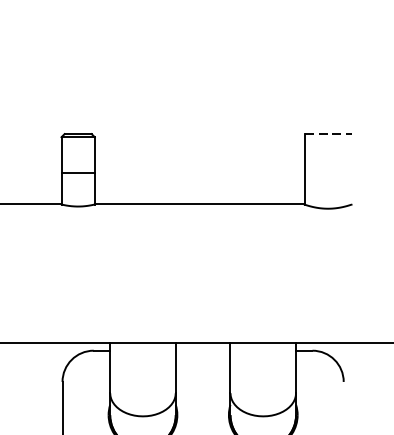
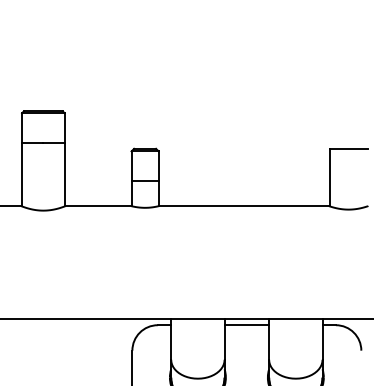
line: (327, 133) -> (348, 148), dashed -> solid
line: (202, 351) -> (246, 325), added

